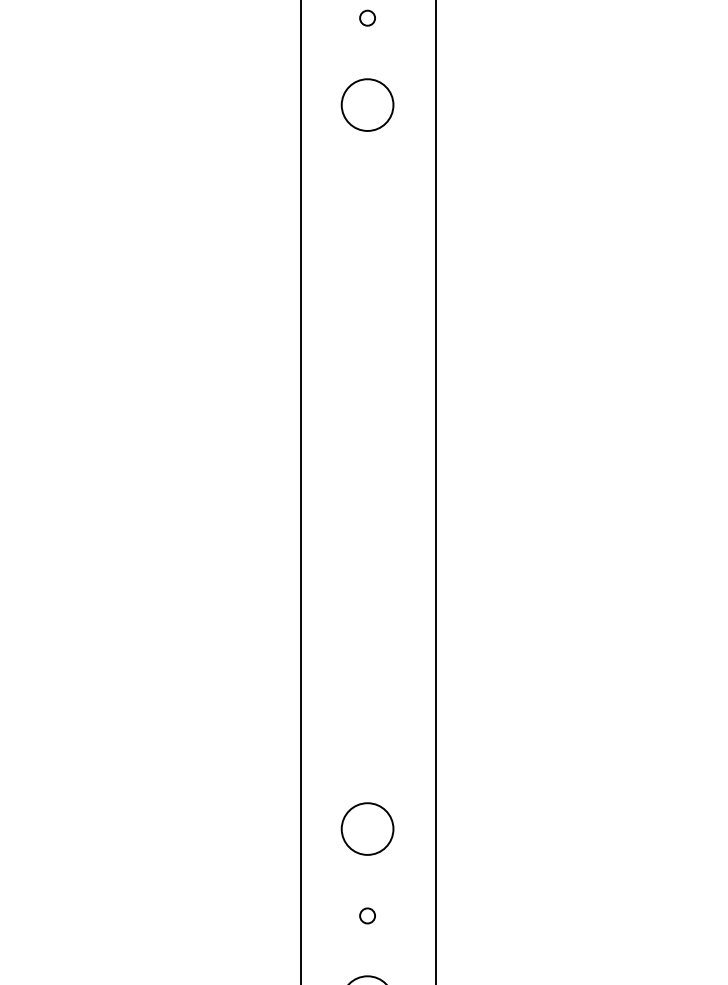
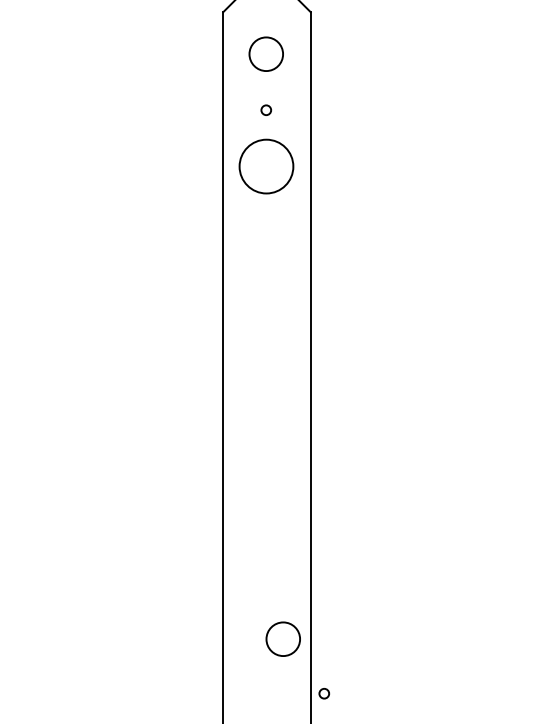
circle: (366, 104) -> (265, 166), size x1.6
circle: (366, 827) -> (282, 638), moved
circle: (366, 915) -> (323, 693), moved

